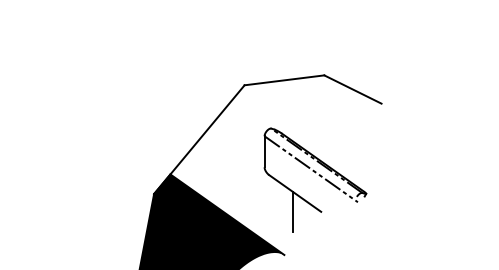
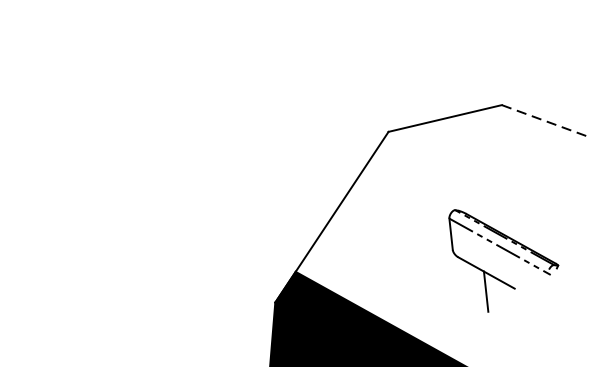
line: (352, 89) -> (544, 121), solid -> dashed
part: (315, 179) -> (505, 256), size x0.7

